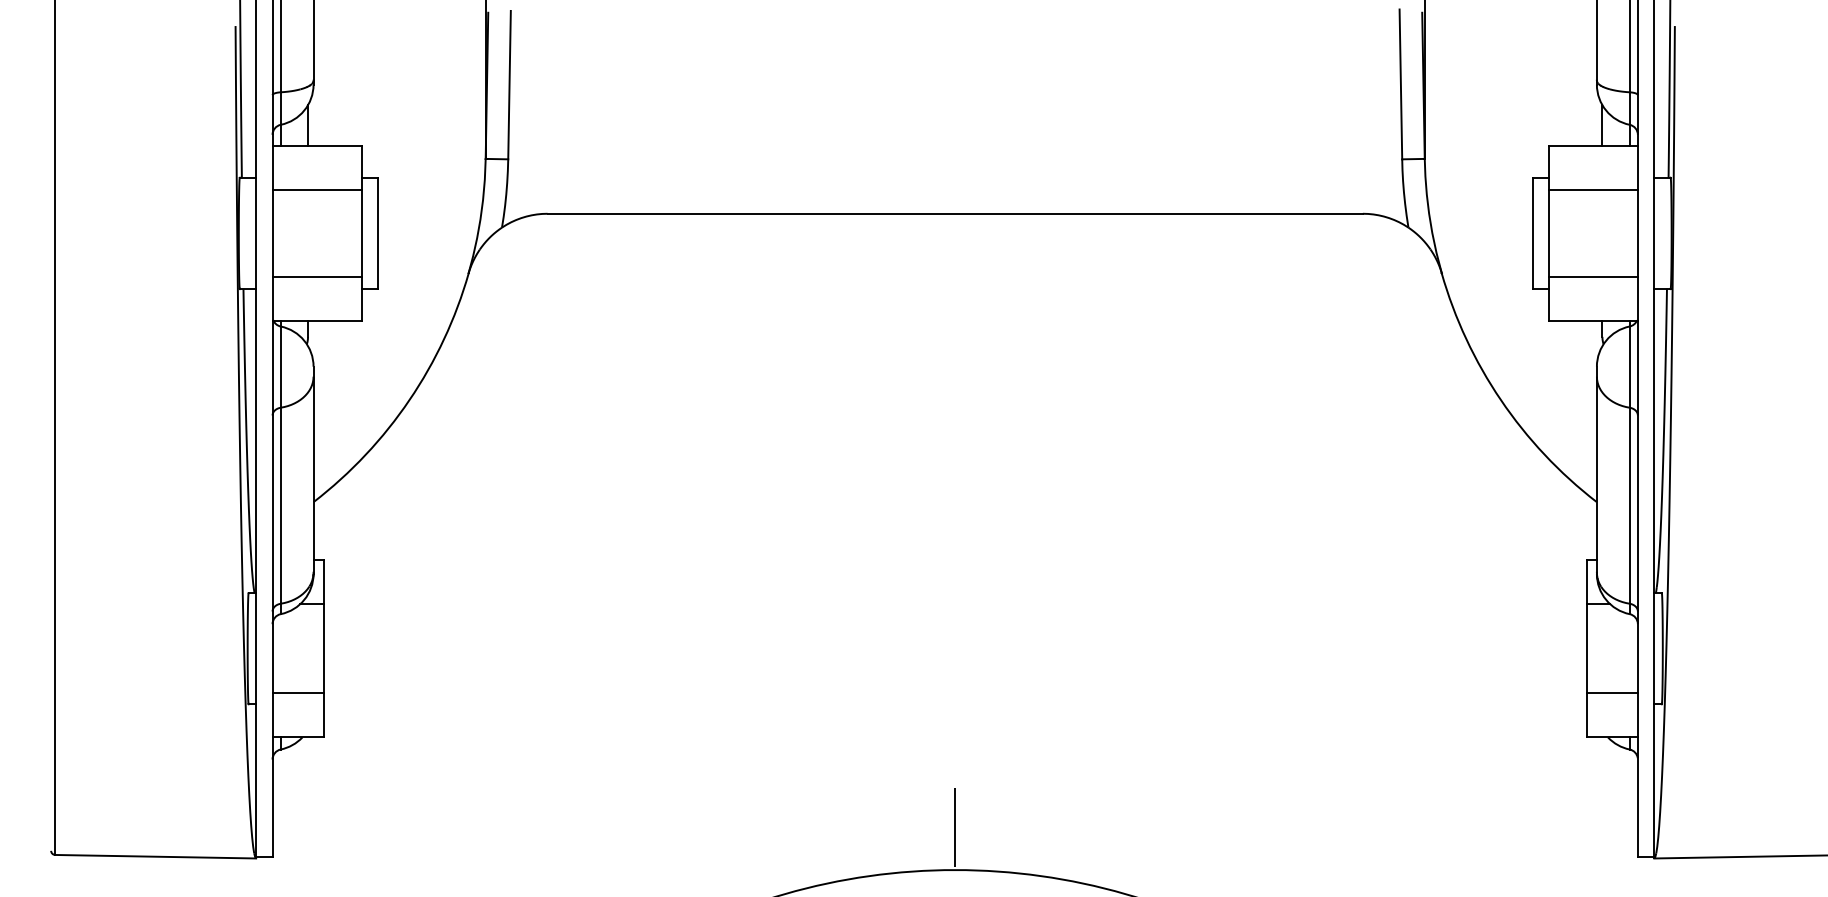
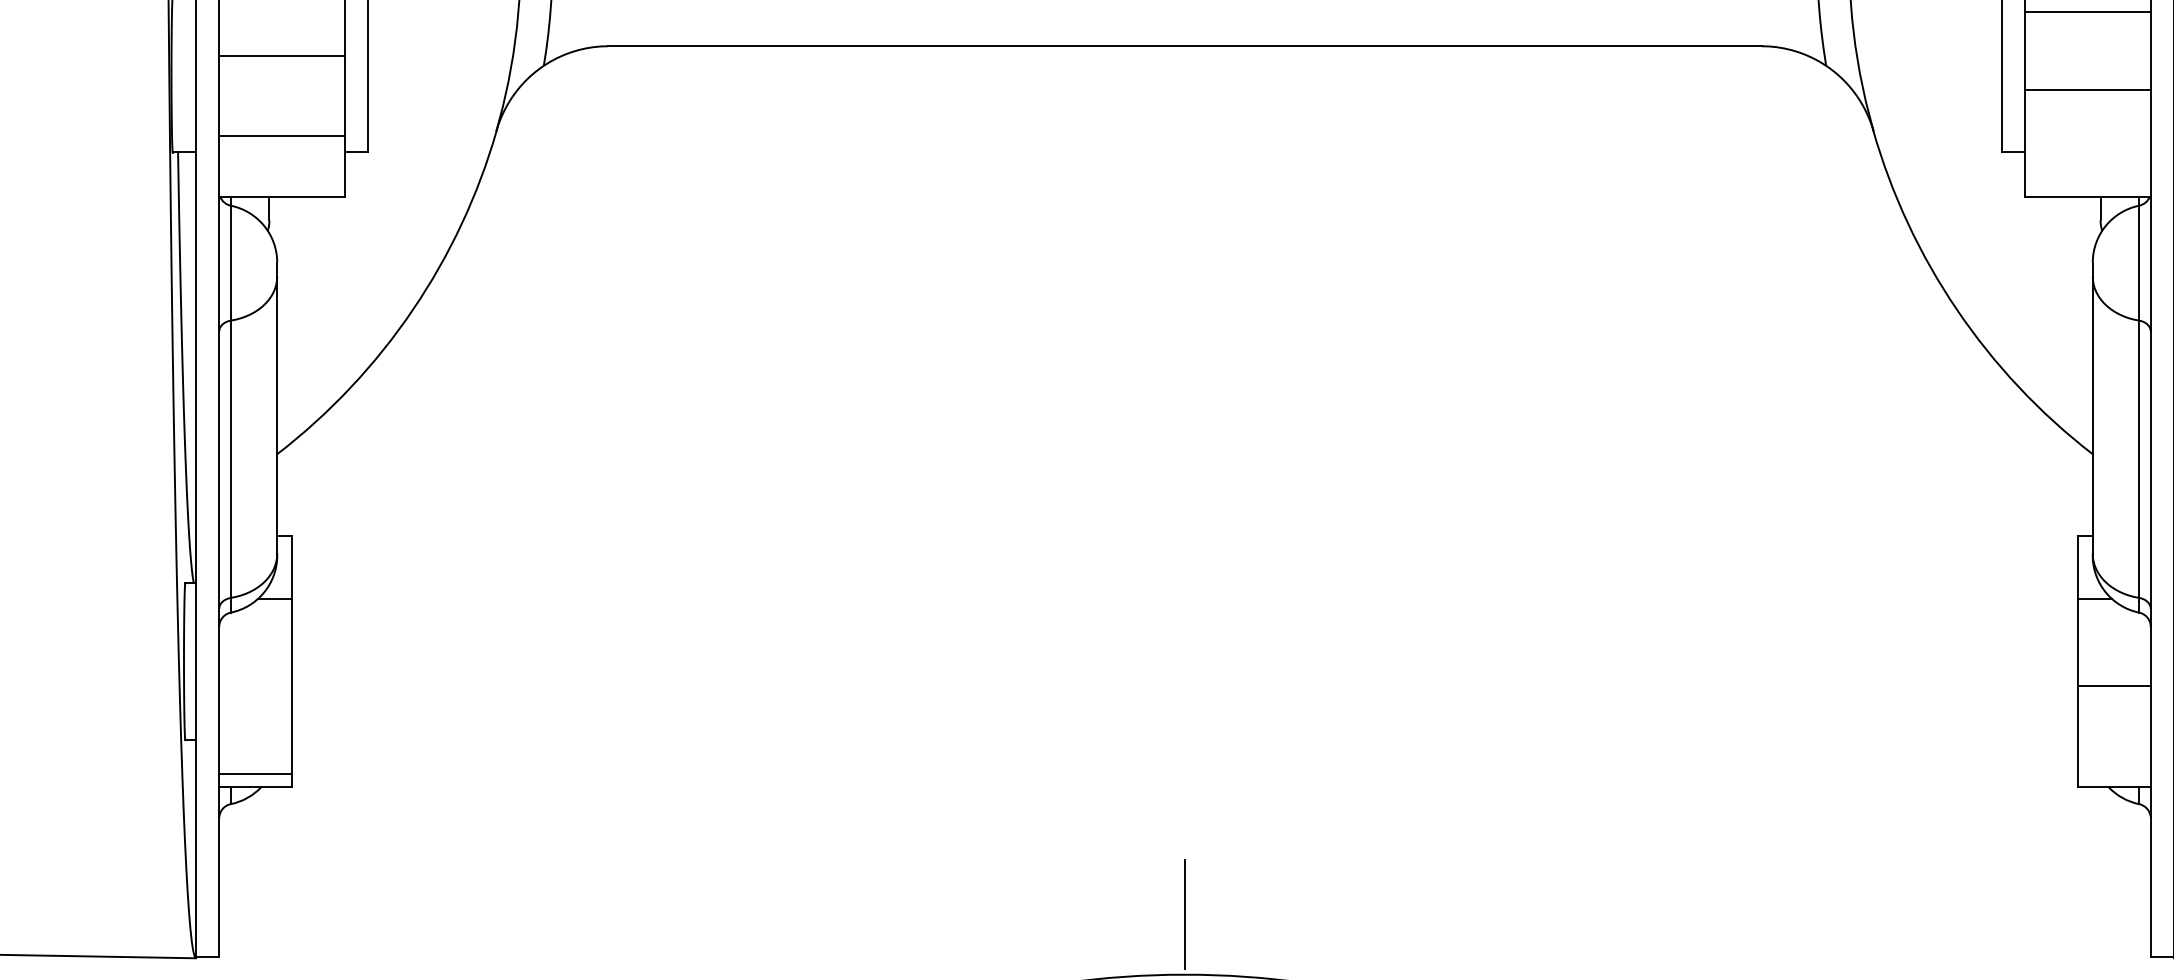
line: (316, 189) -> (281, 55), moved
line: (1592, 276) -> (2086, 89), moved
line: (297, 693) -> (254, 774), moved
line: (1611, 693) -> (2113, 686), moved

